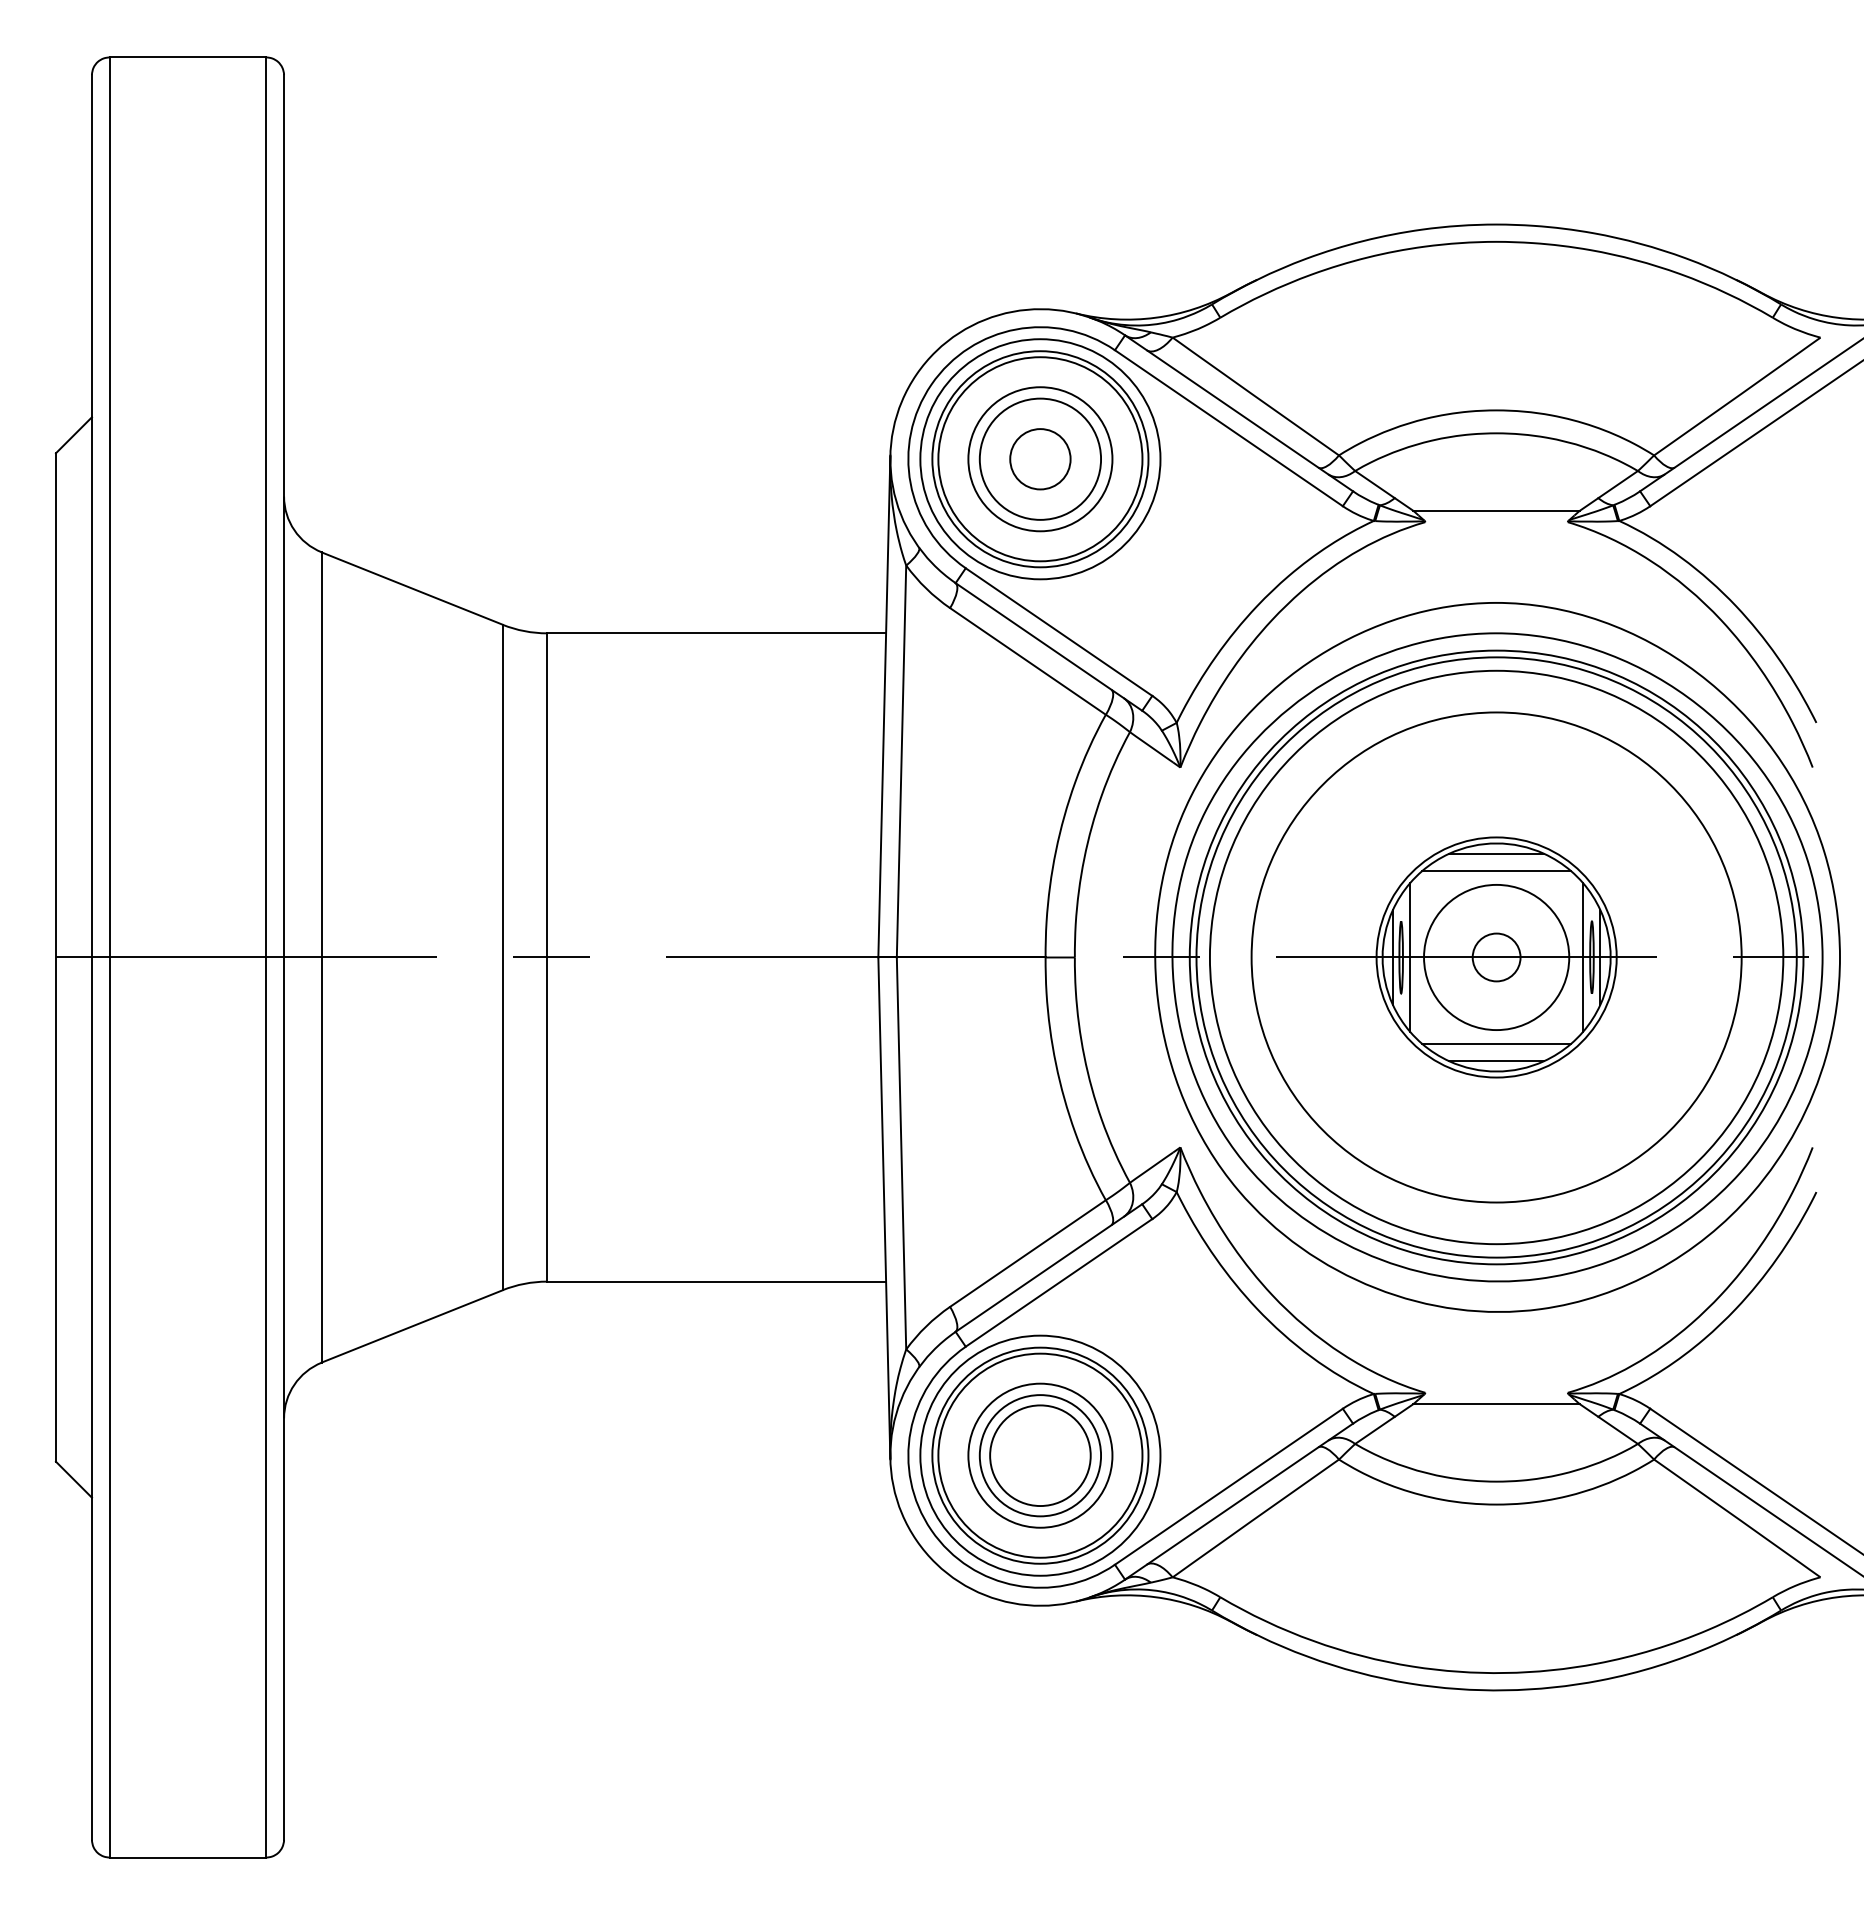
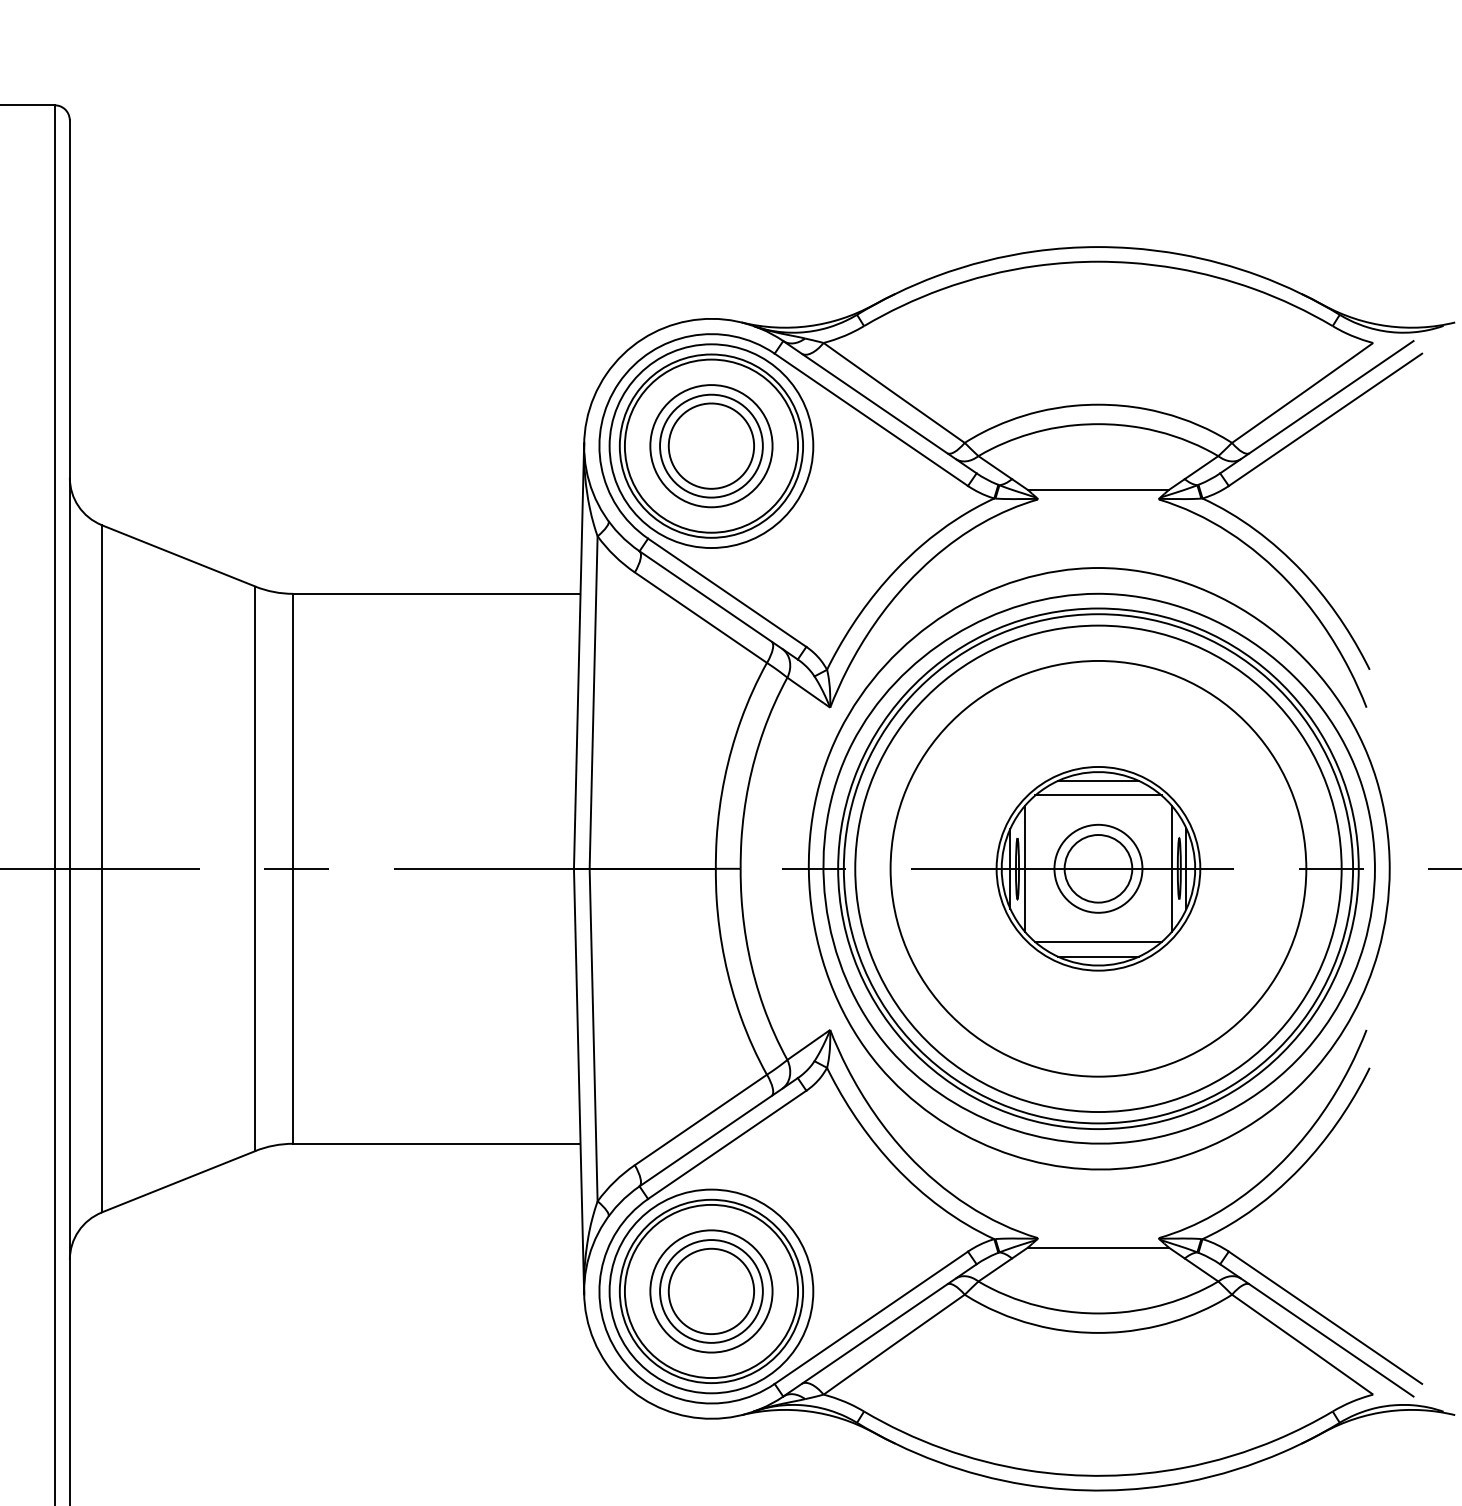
circle: (1040, 458) -> (711, 445), size x1.67
circle: (1496, 957) -> (1098, 868), size x0.71
circle: (1496, 957) -> (1098, 868), size x1.67

